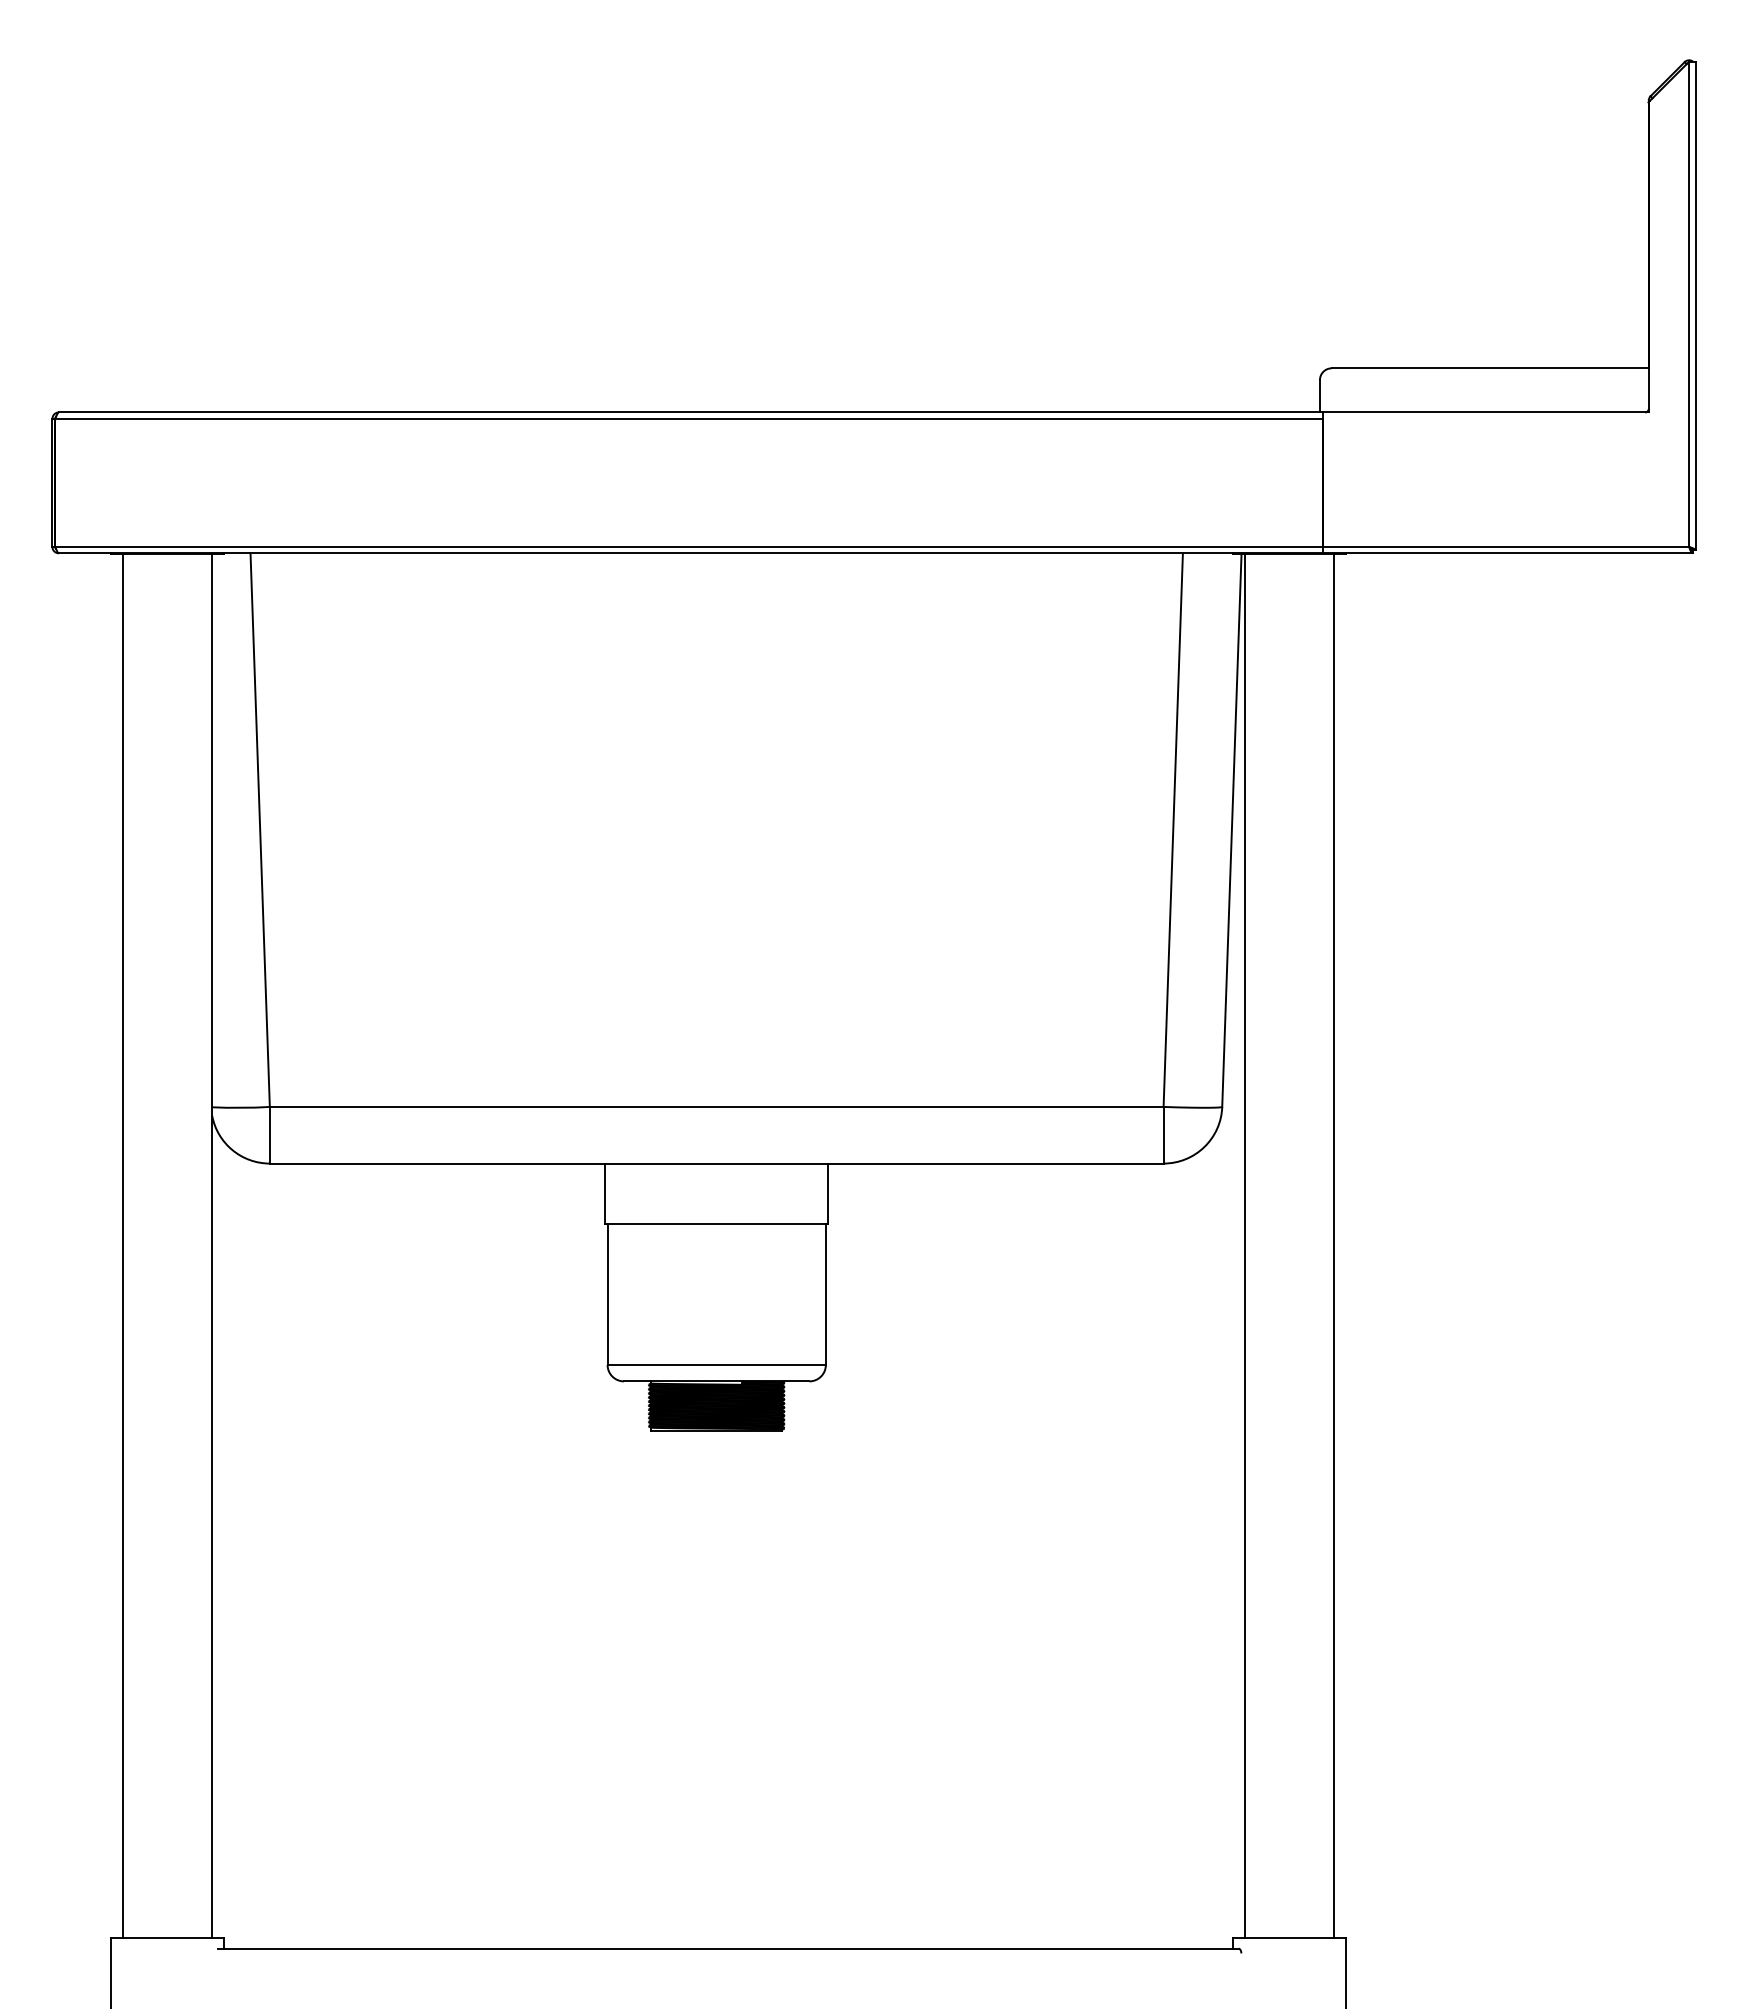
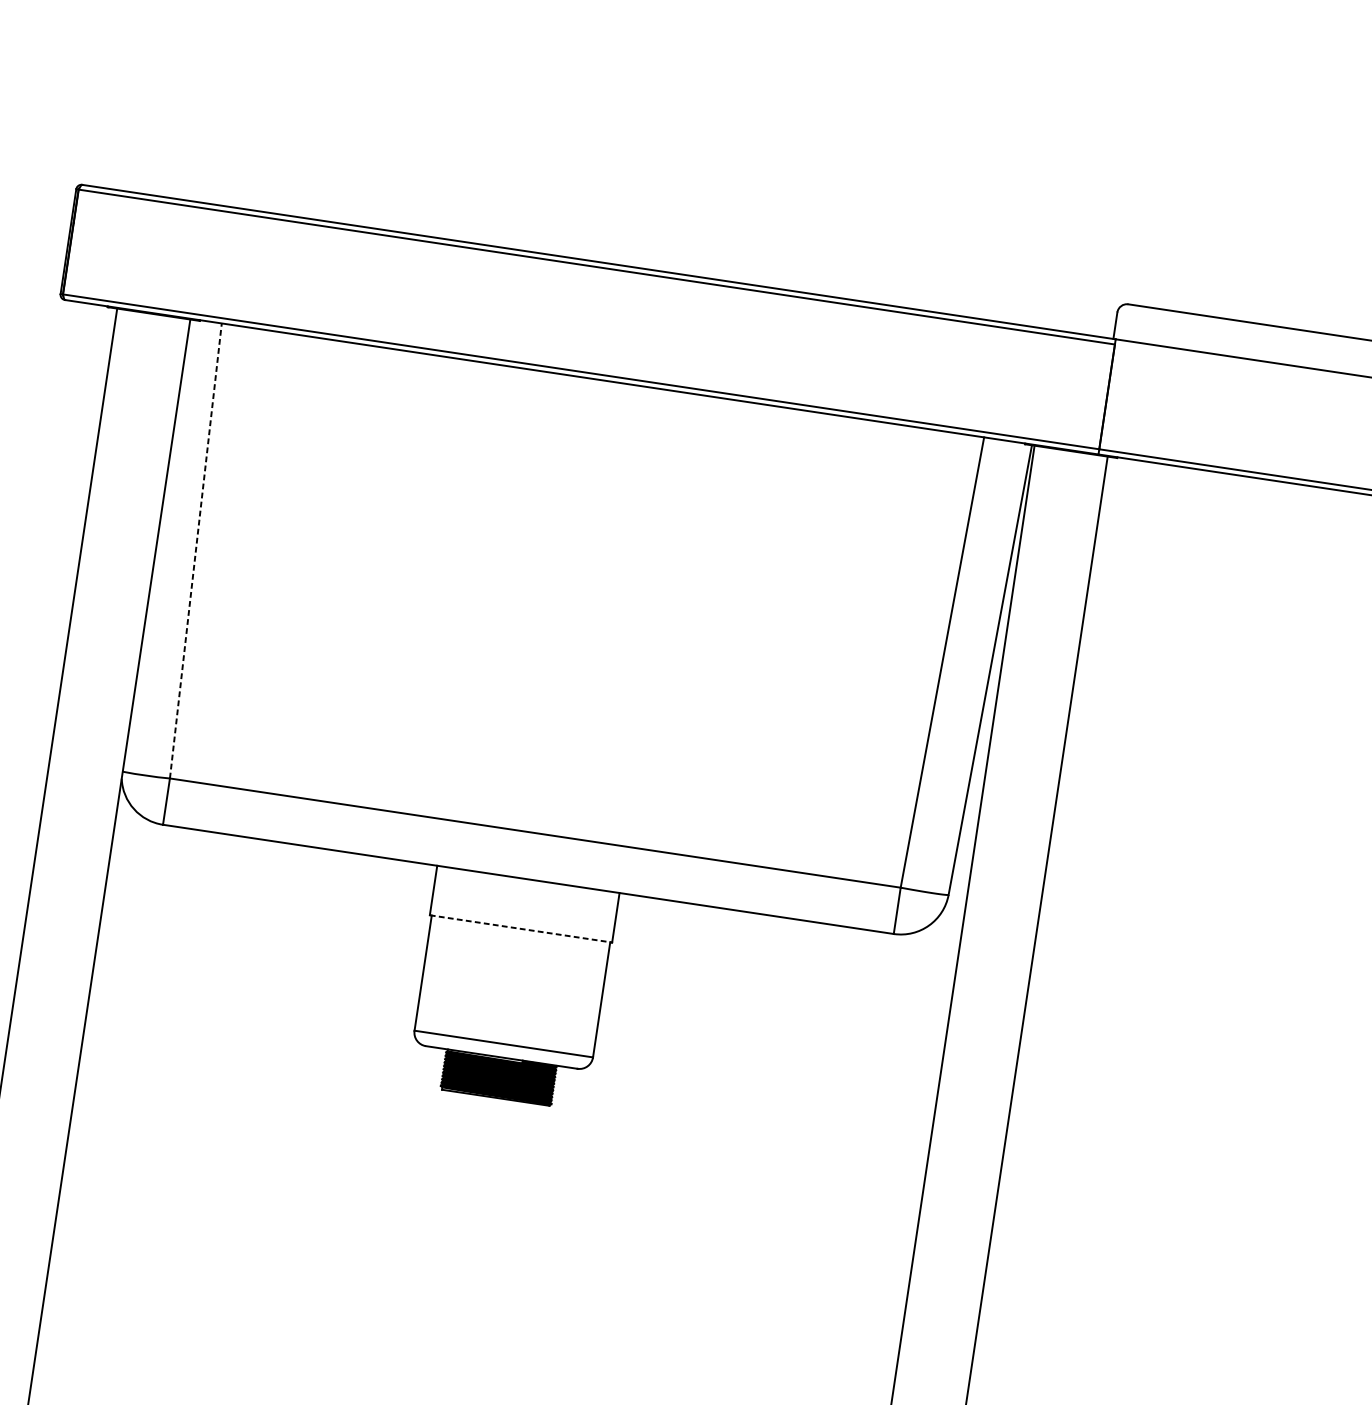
line: (260, 830) -> (196, 551), solid -> dashed
line: (717, 1224) -> (521, 929), solid -> dashed

